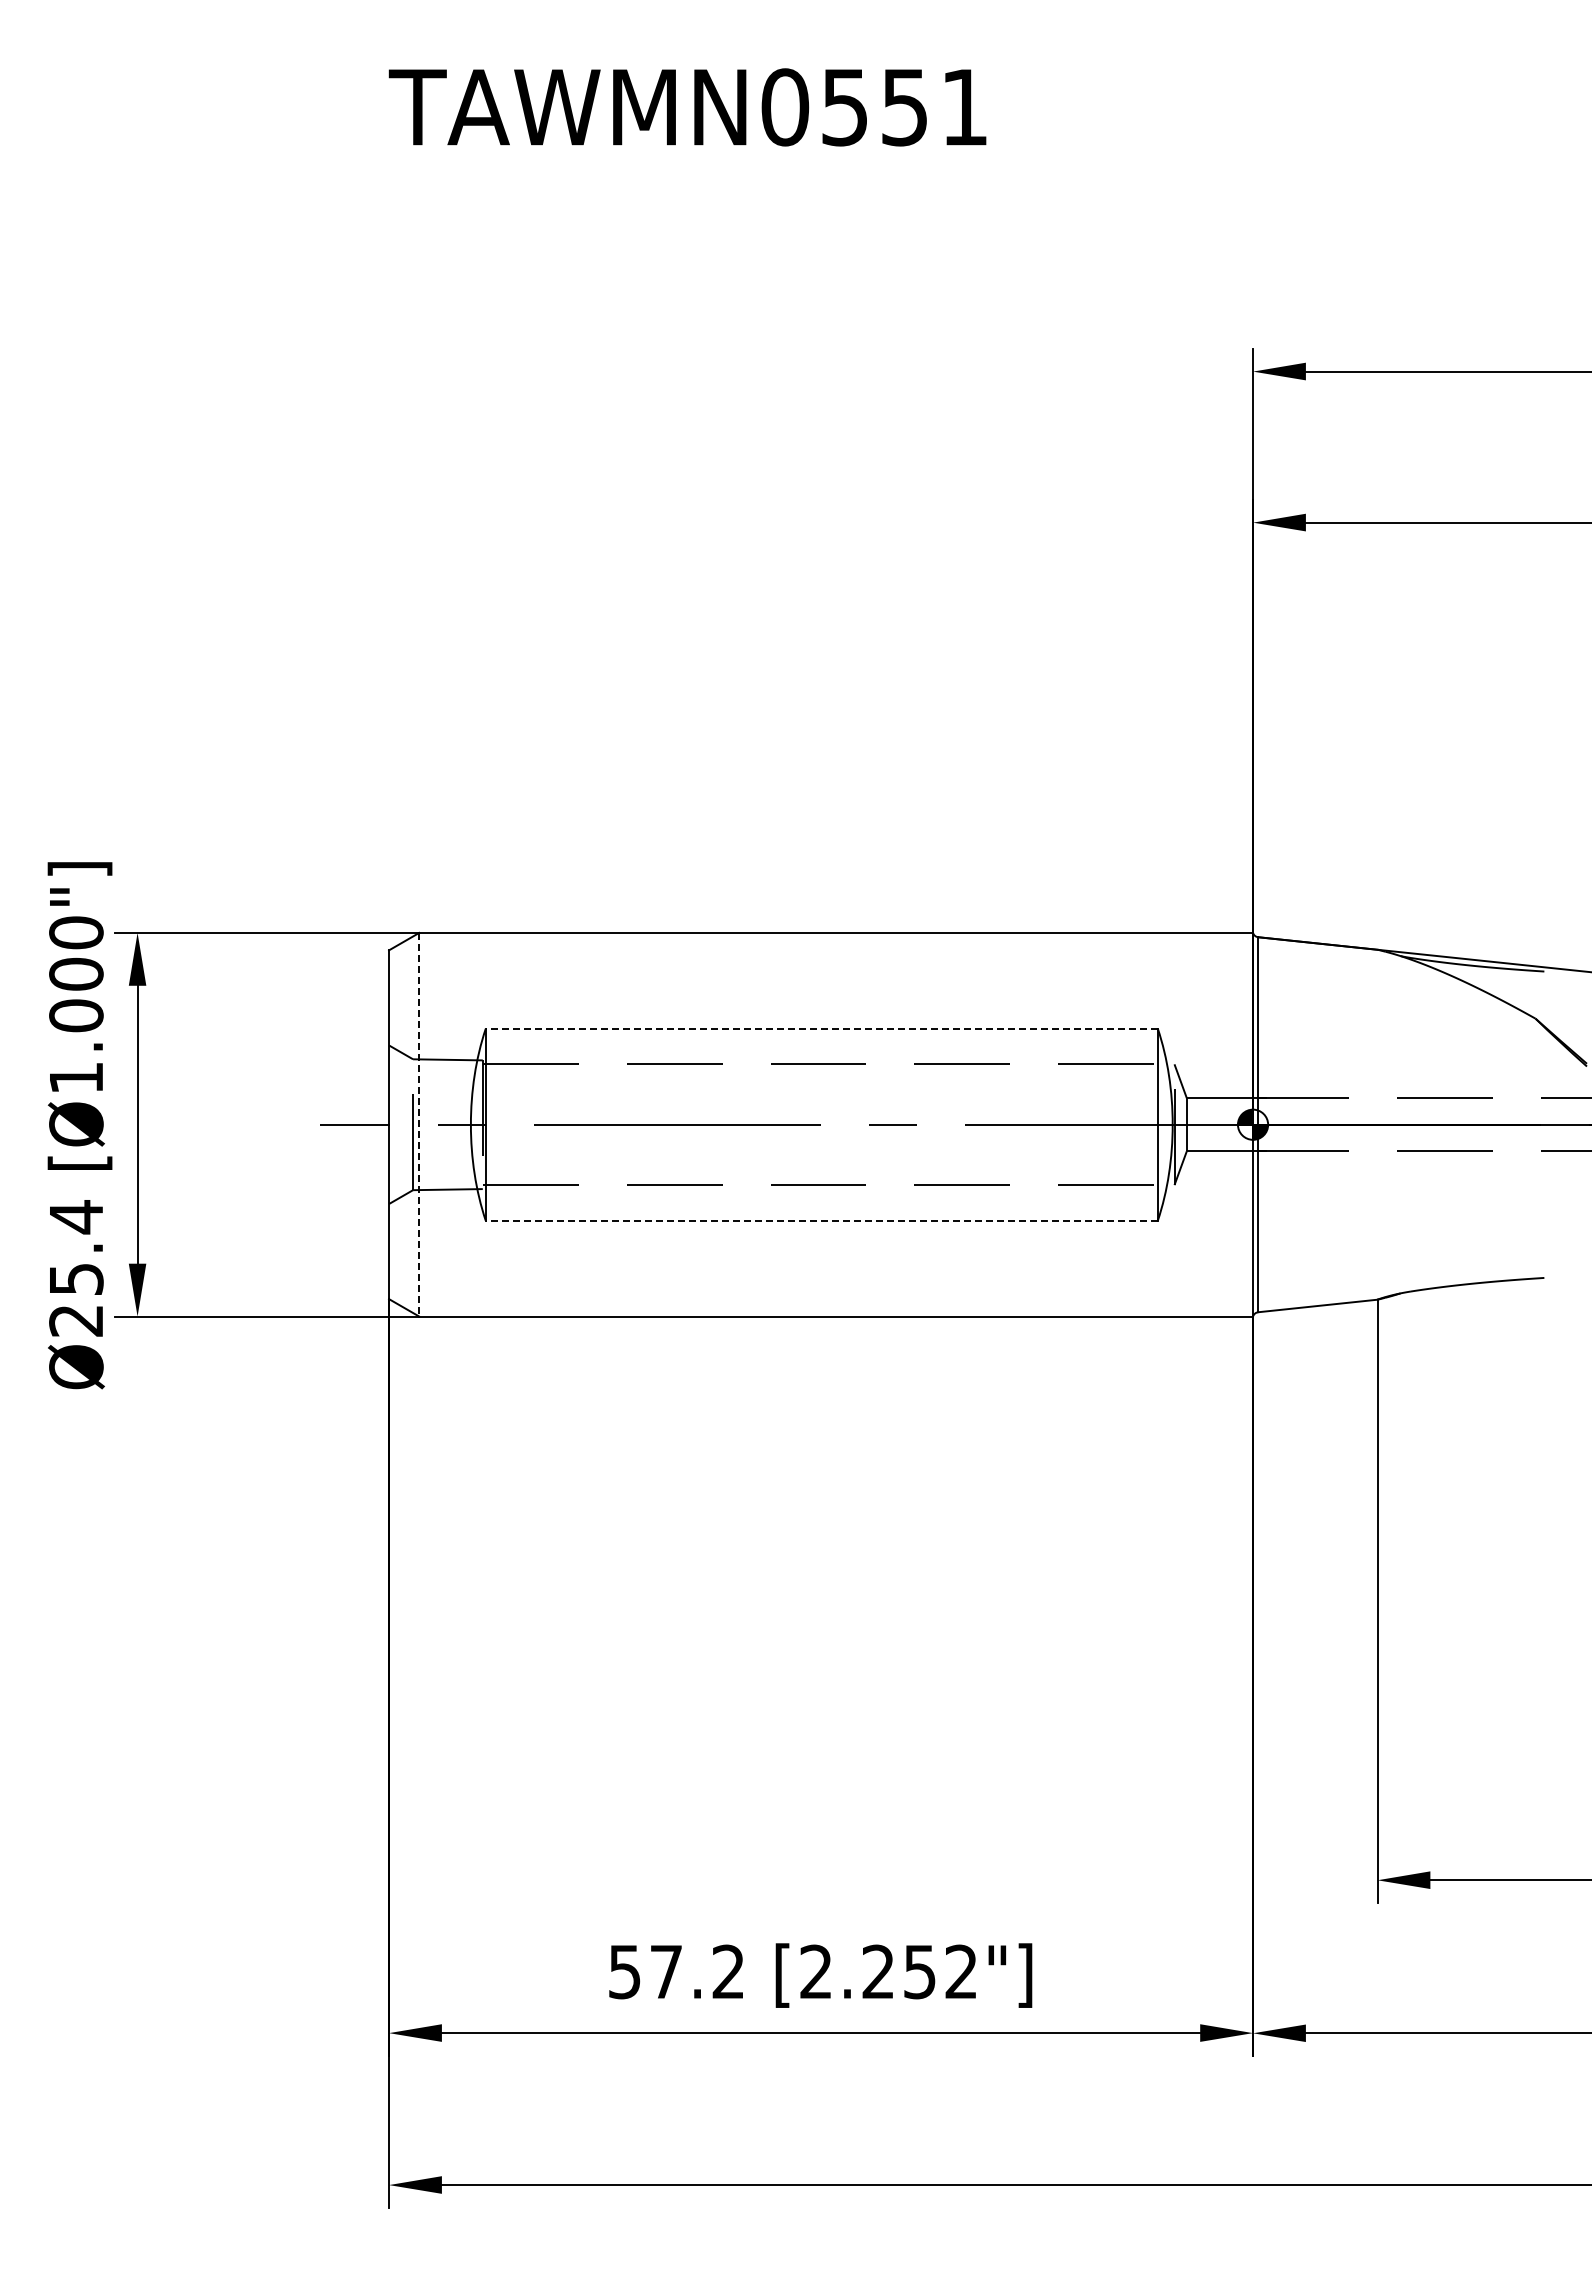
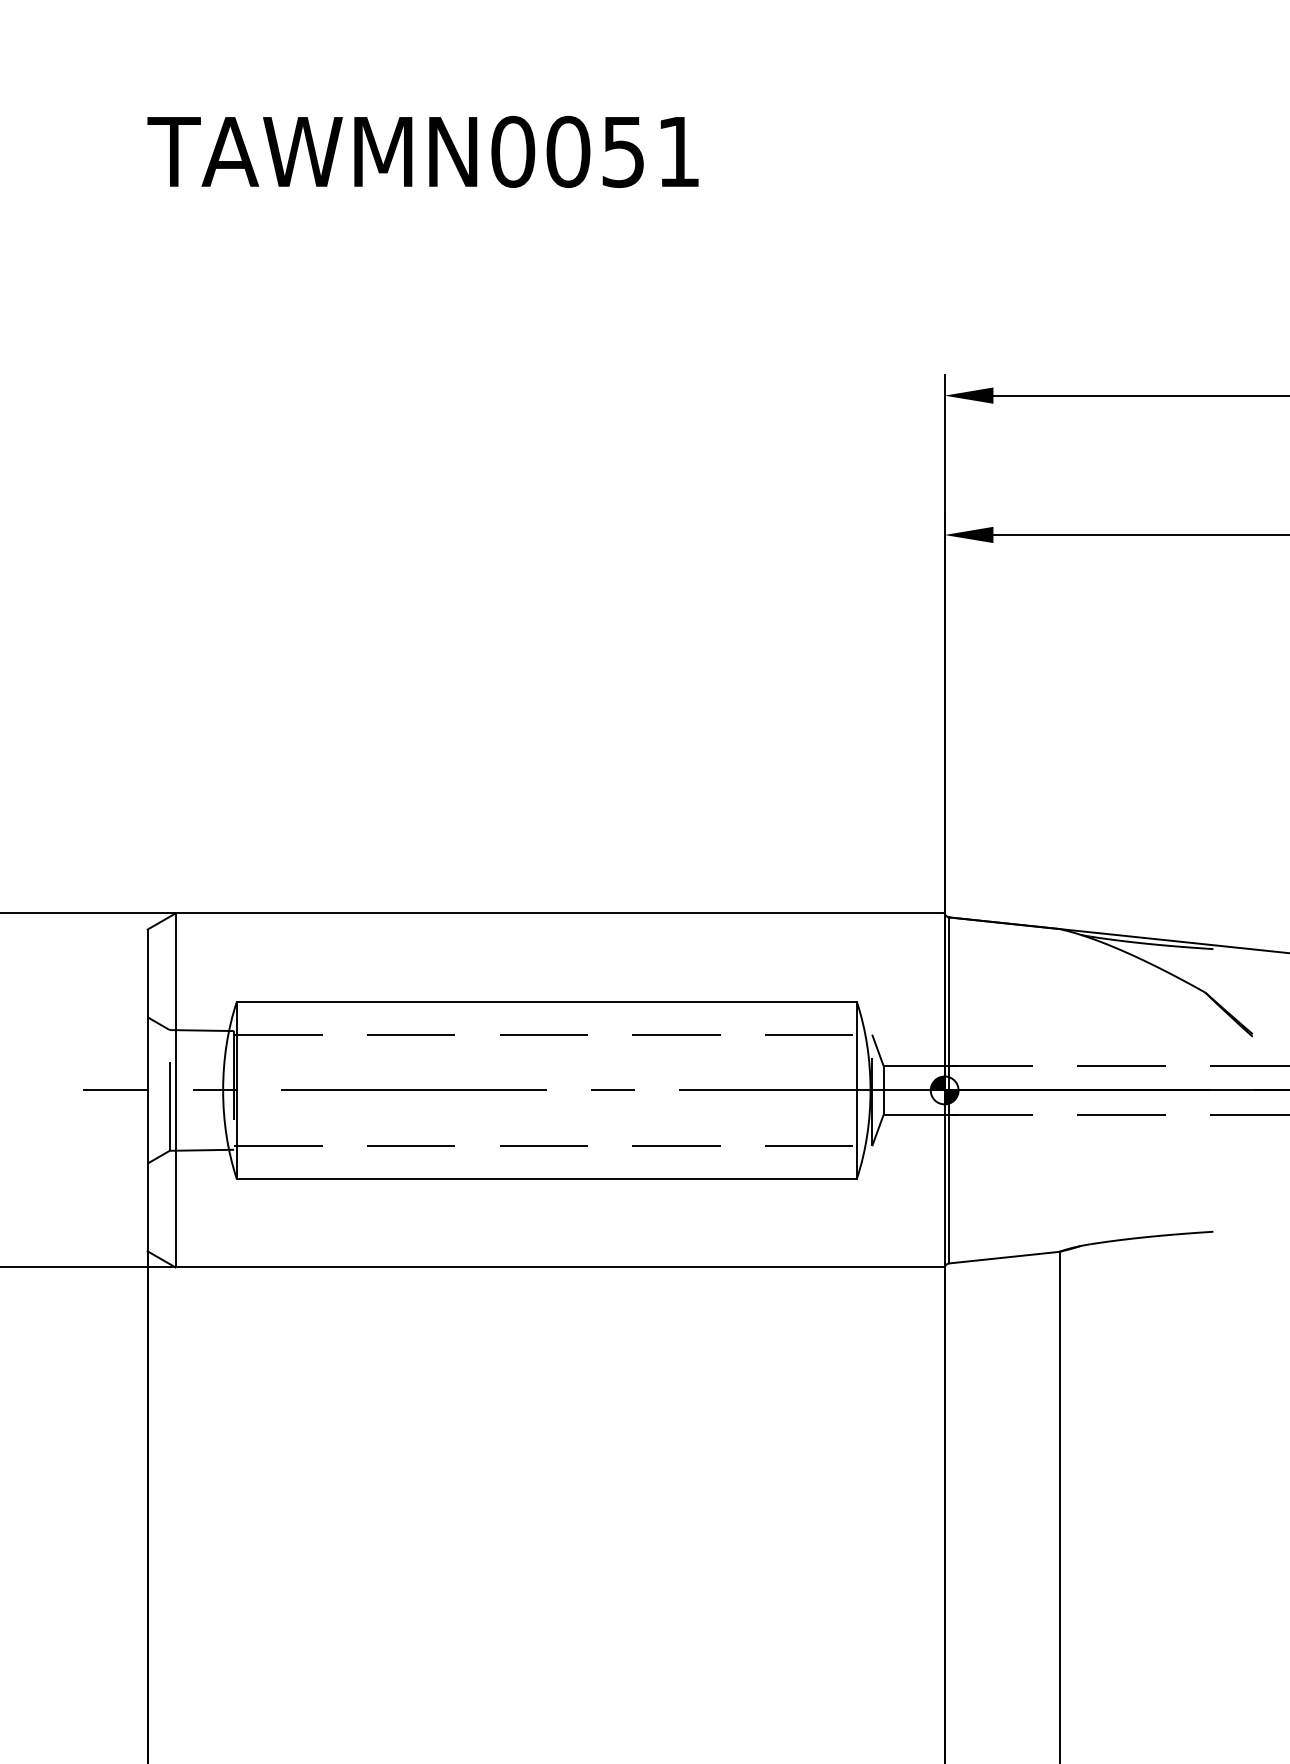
text: (844, 107) -> (567, 152), TAWMN0551 -> TAWMN0051
line: (821, 1028) -> (546, 1001), dashed -> solid
line: (419, 1124) -> (175, 1090), dashed -> solid
line: (821, 1220) -> (546, 1178), dashed -> solid

